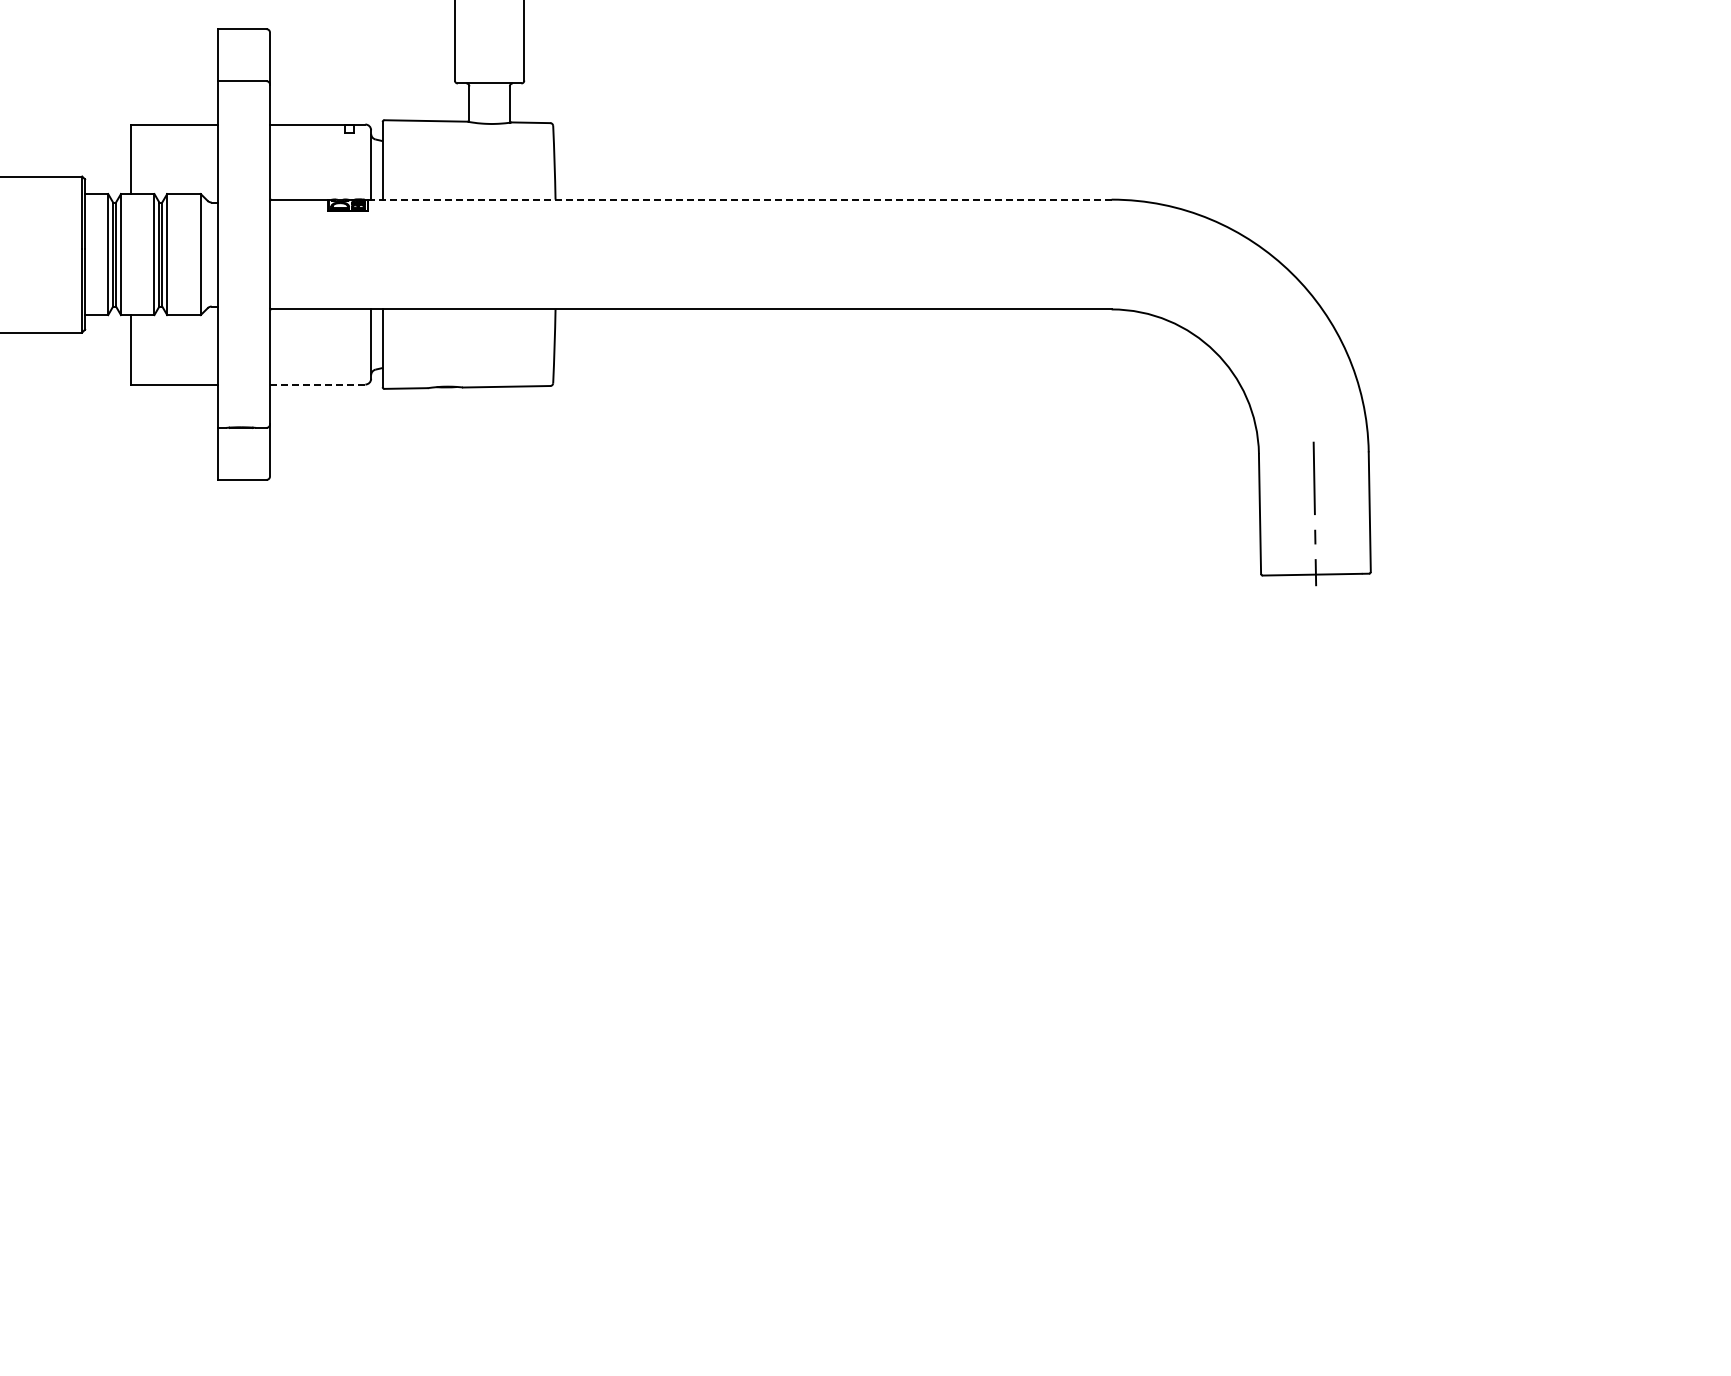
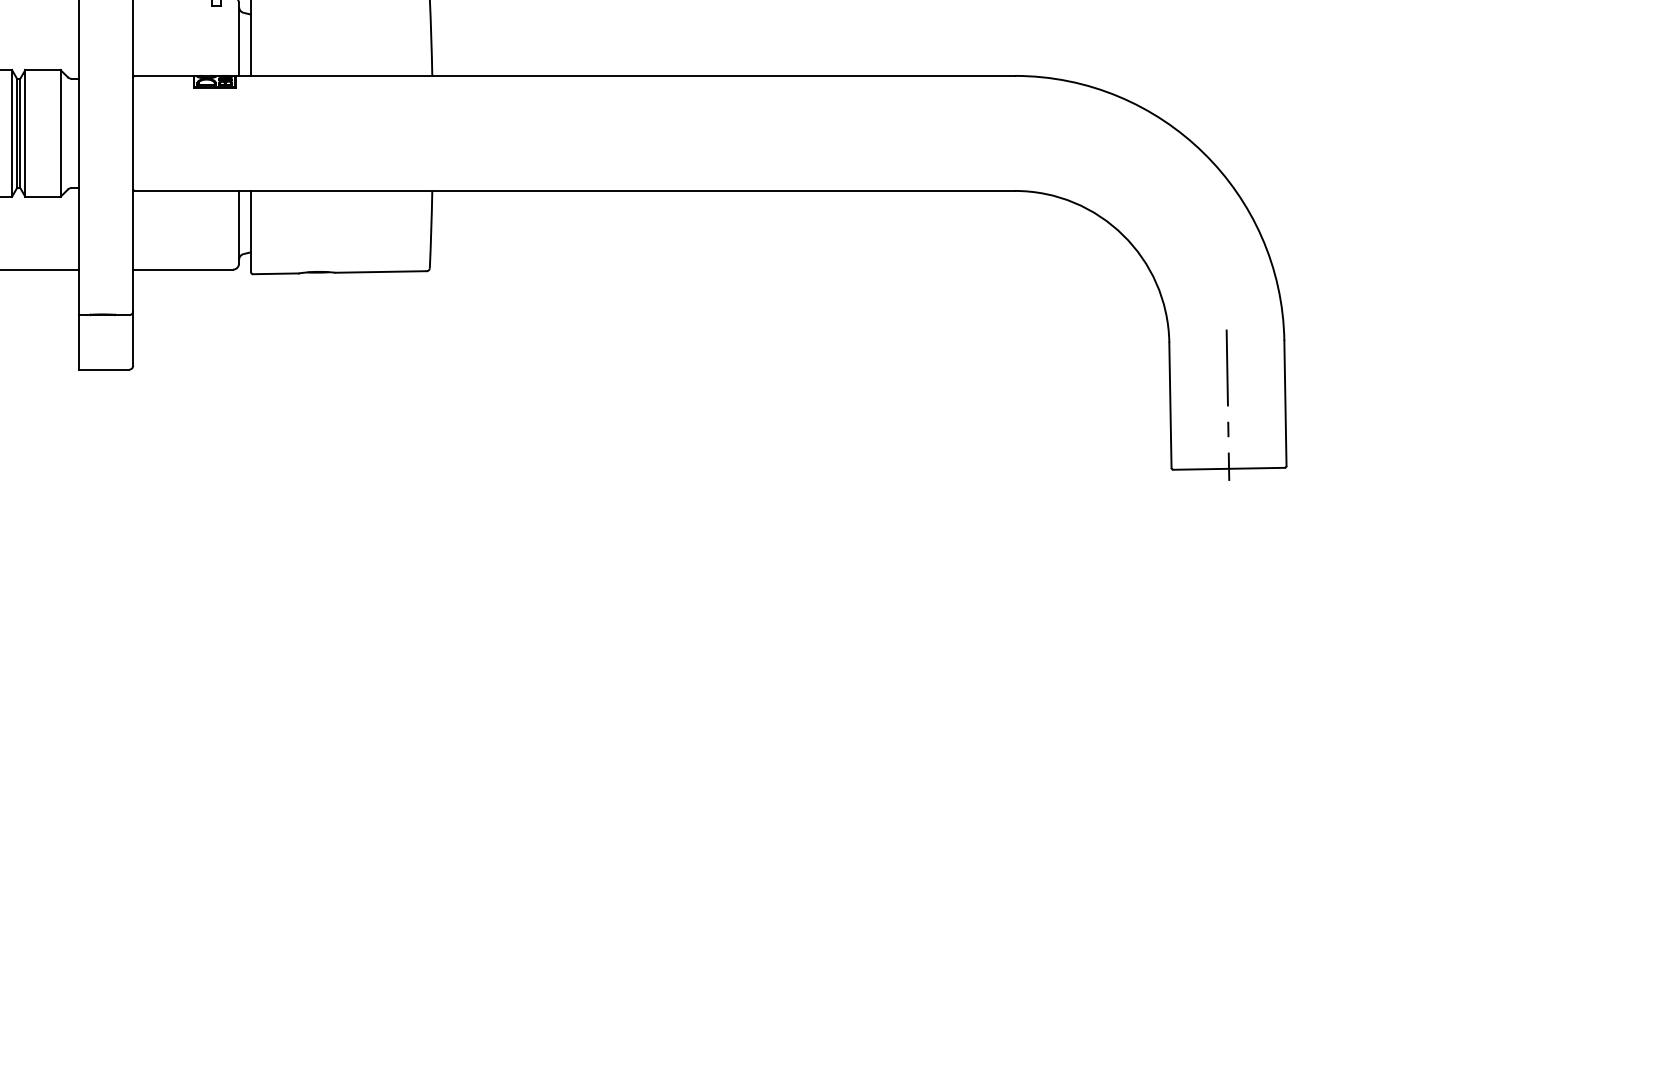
line: (739, 199) -> (625, 75), dashed -> solid
line: (317, 384) -> (182, 269), dashed -> solid

